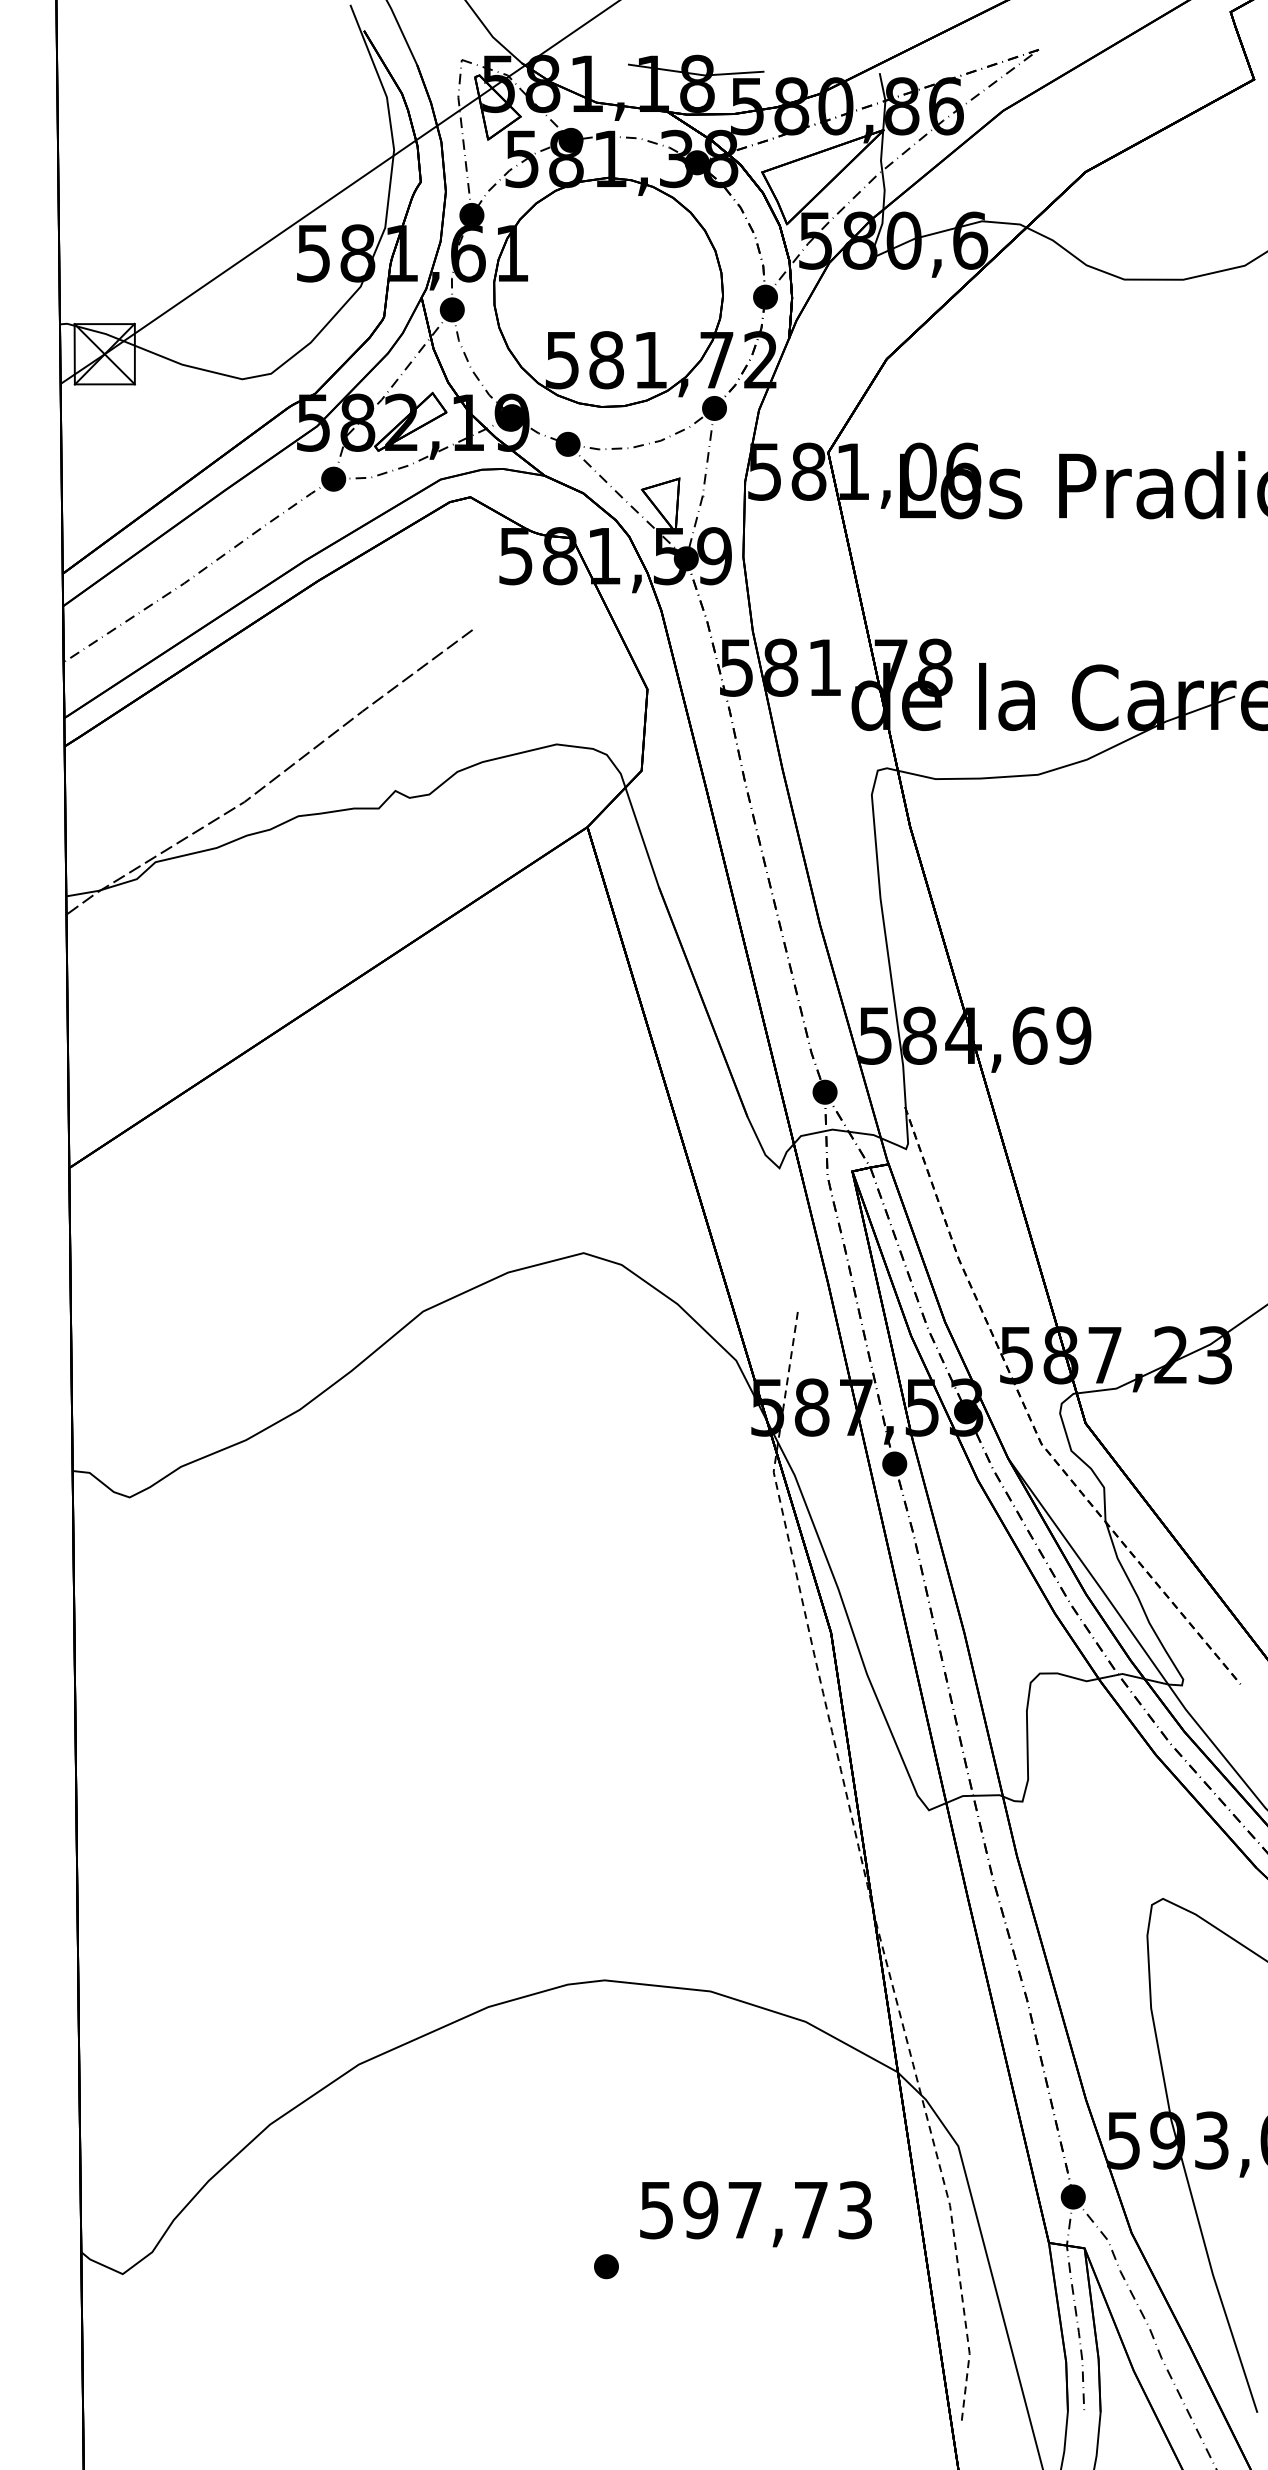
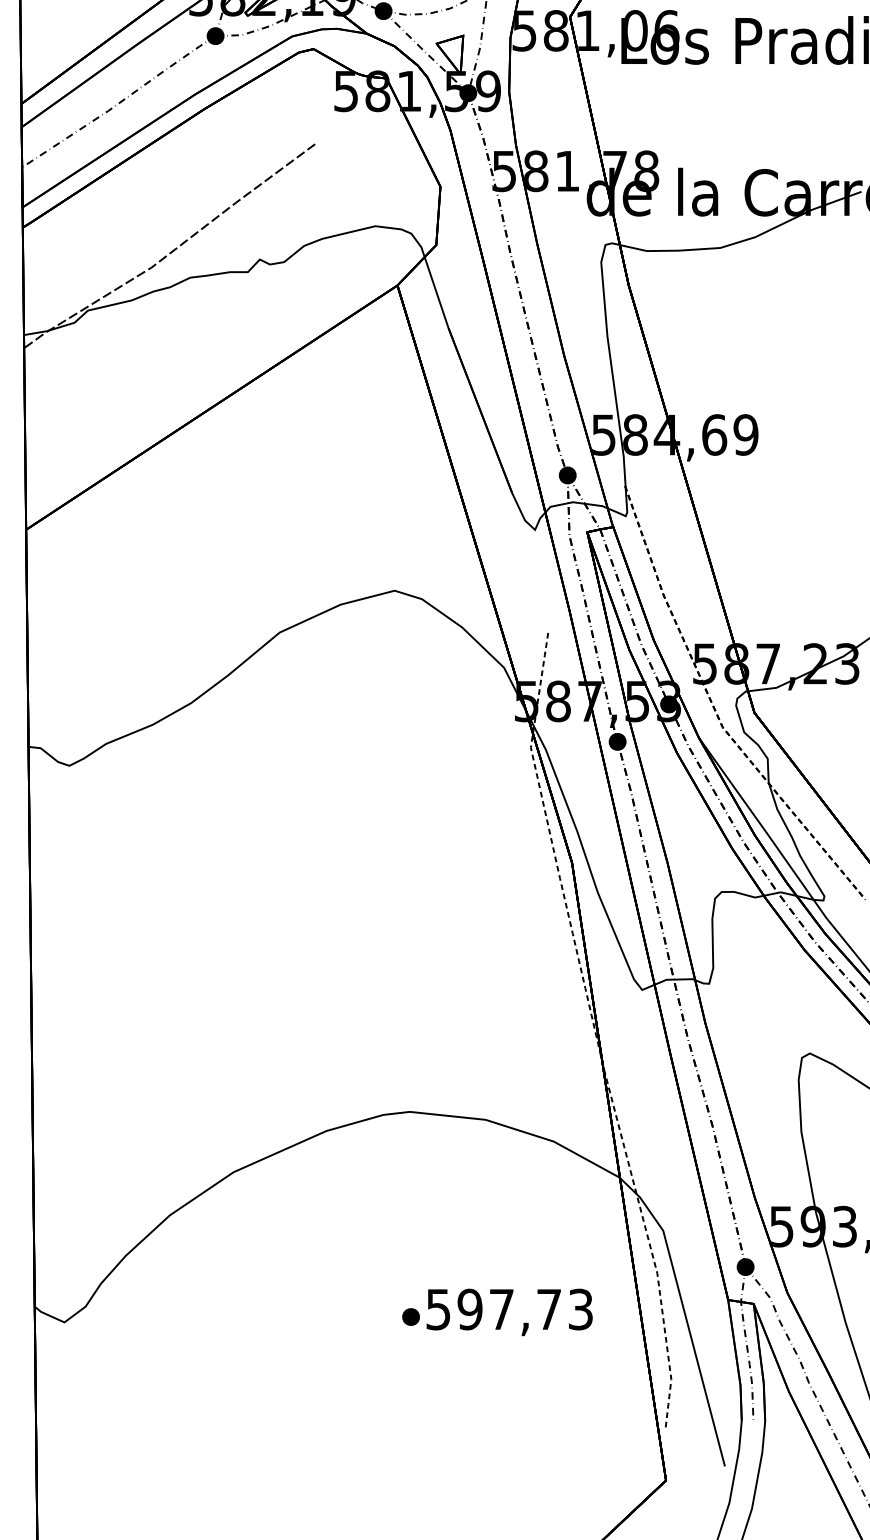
text: (755, 2214) -> (509, 1312), moved

